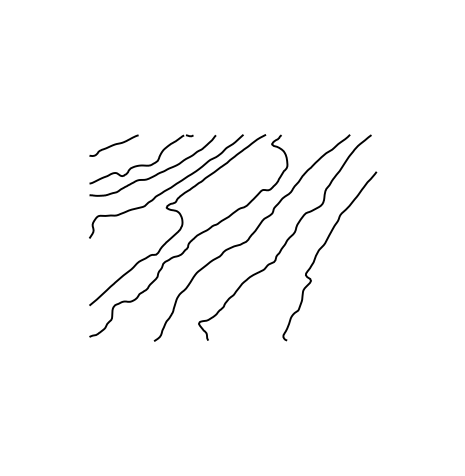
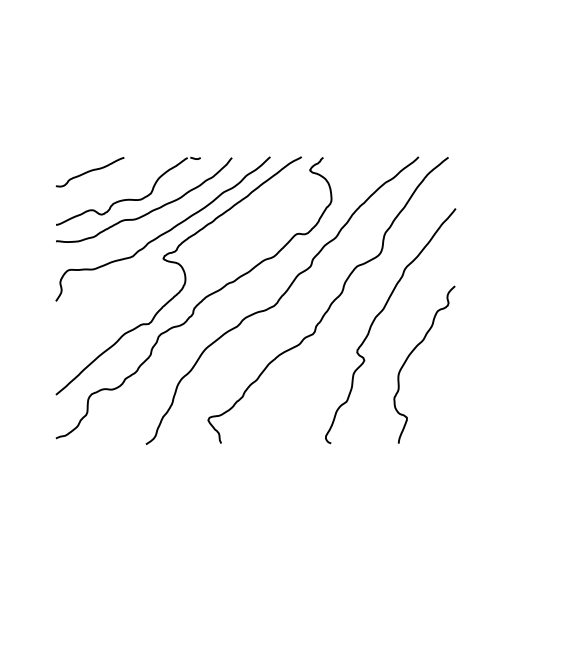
curve: (344, 277) -> (410, 355), added

